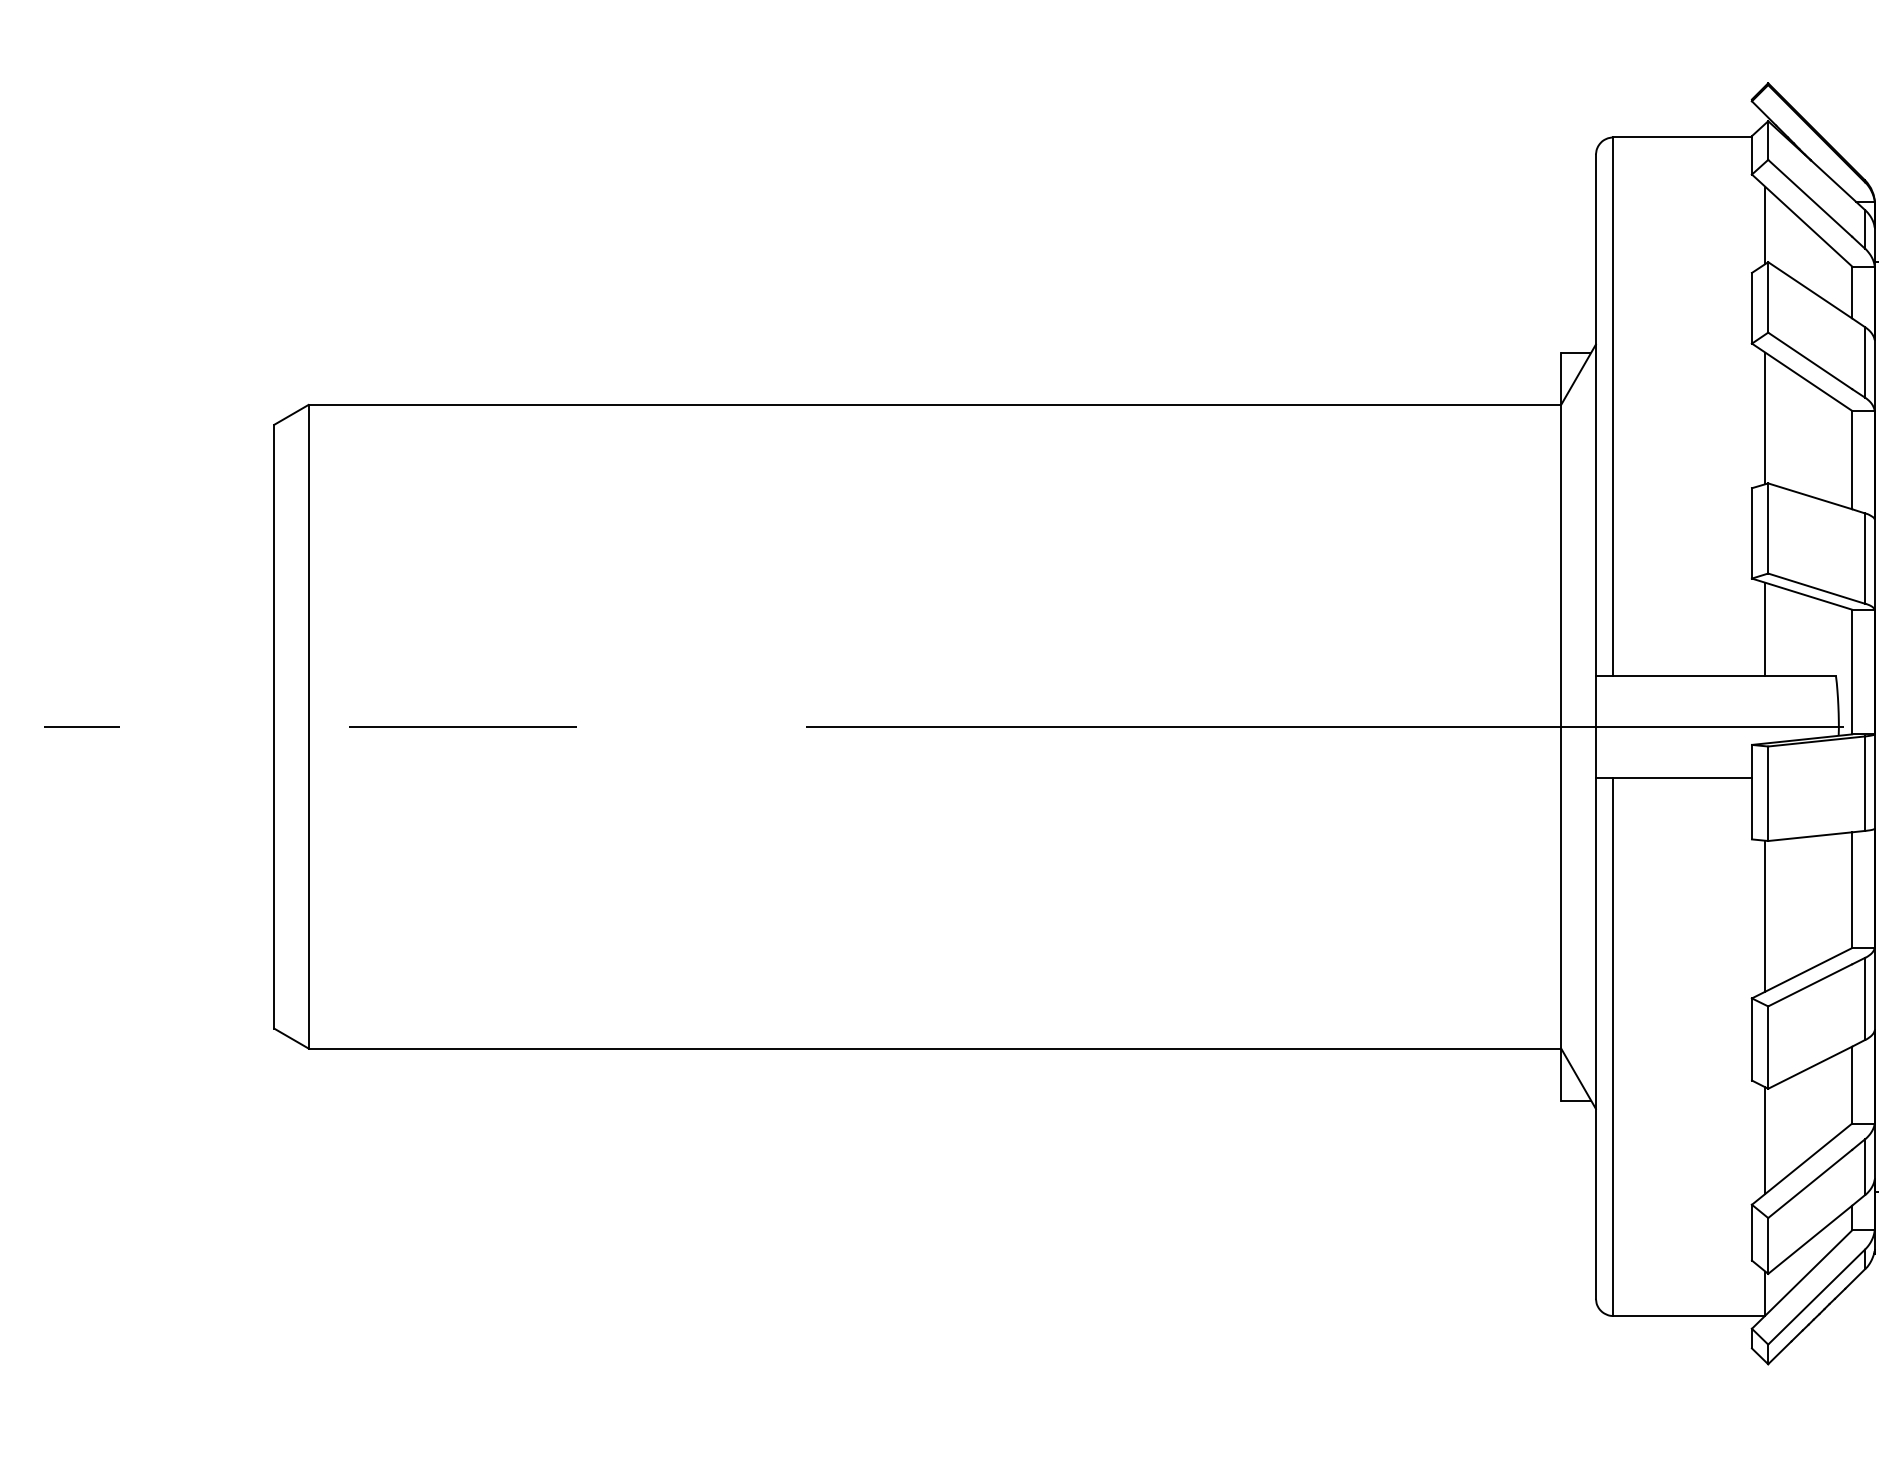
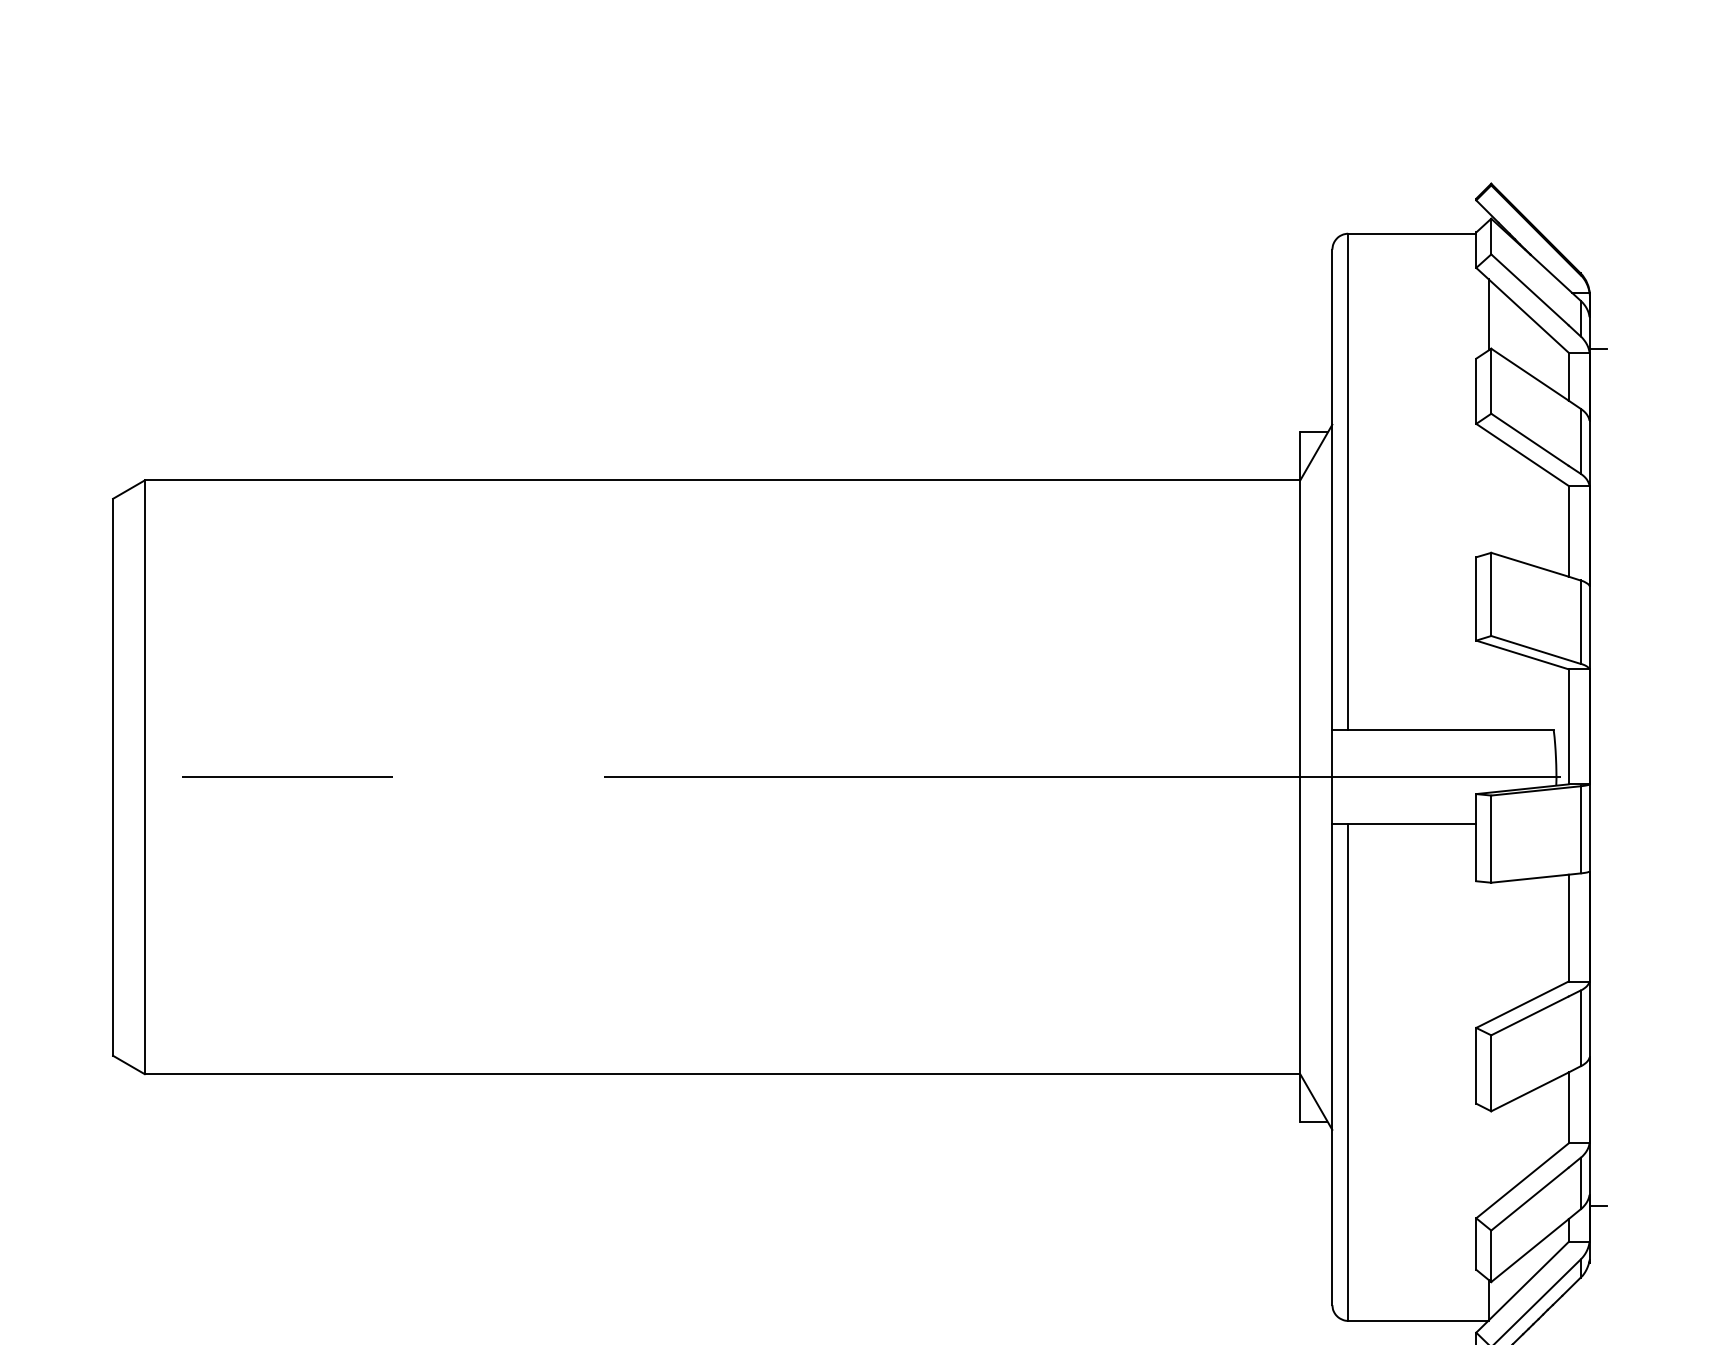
line: (1765, 418) -> (1488, 492), removed
line: (1765, 628) -> (1488, 686), removed
line: (1765, 915) -> (1488, 951), removed
line: (1765, 1140) -> (1488, 1159), removed

